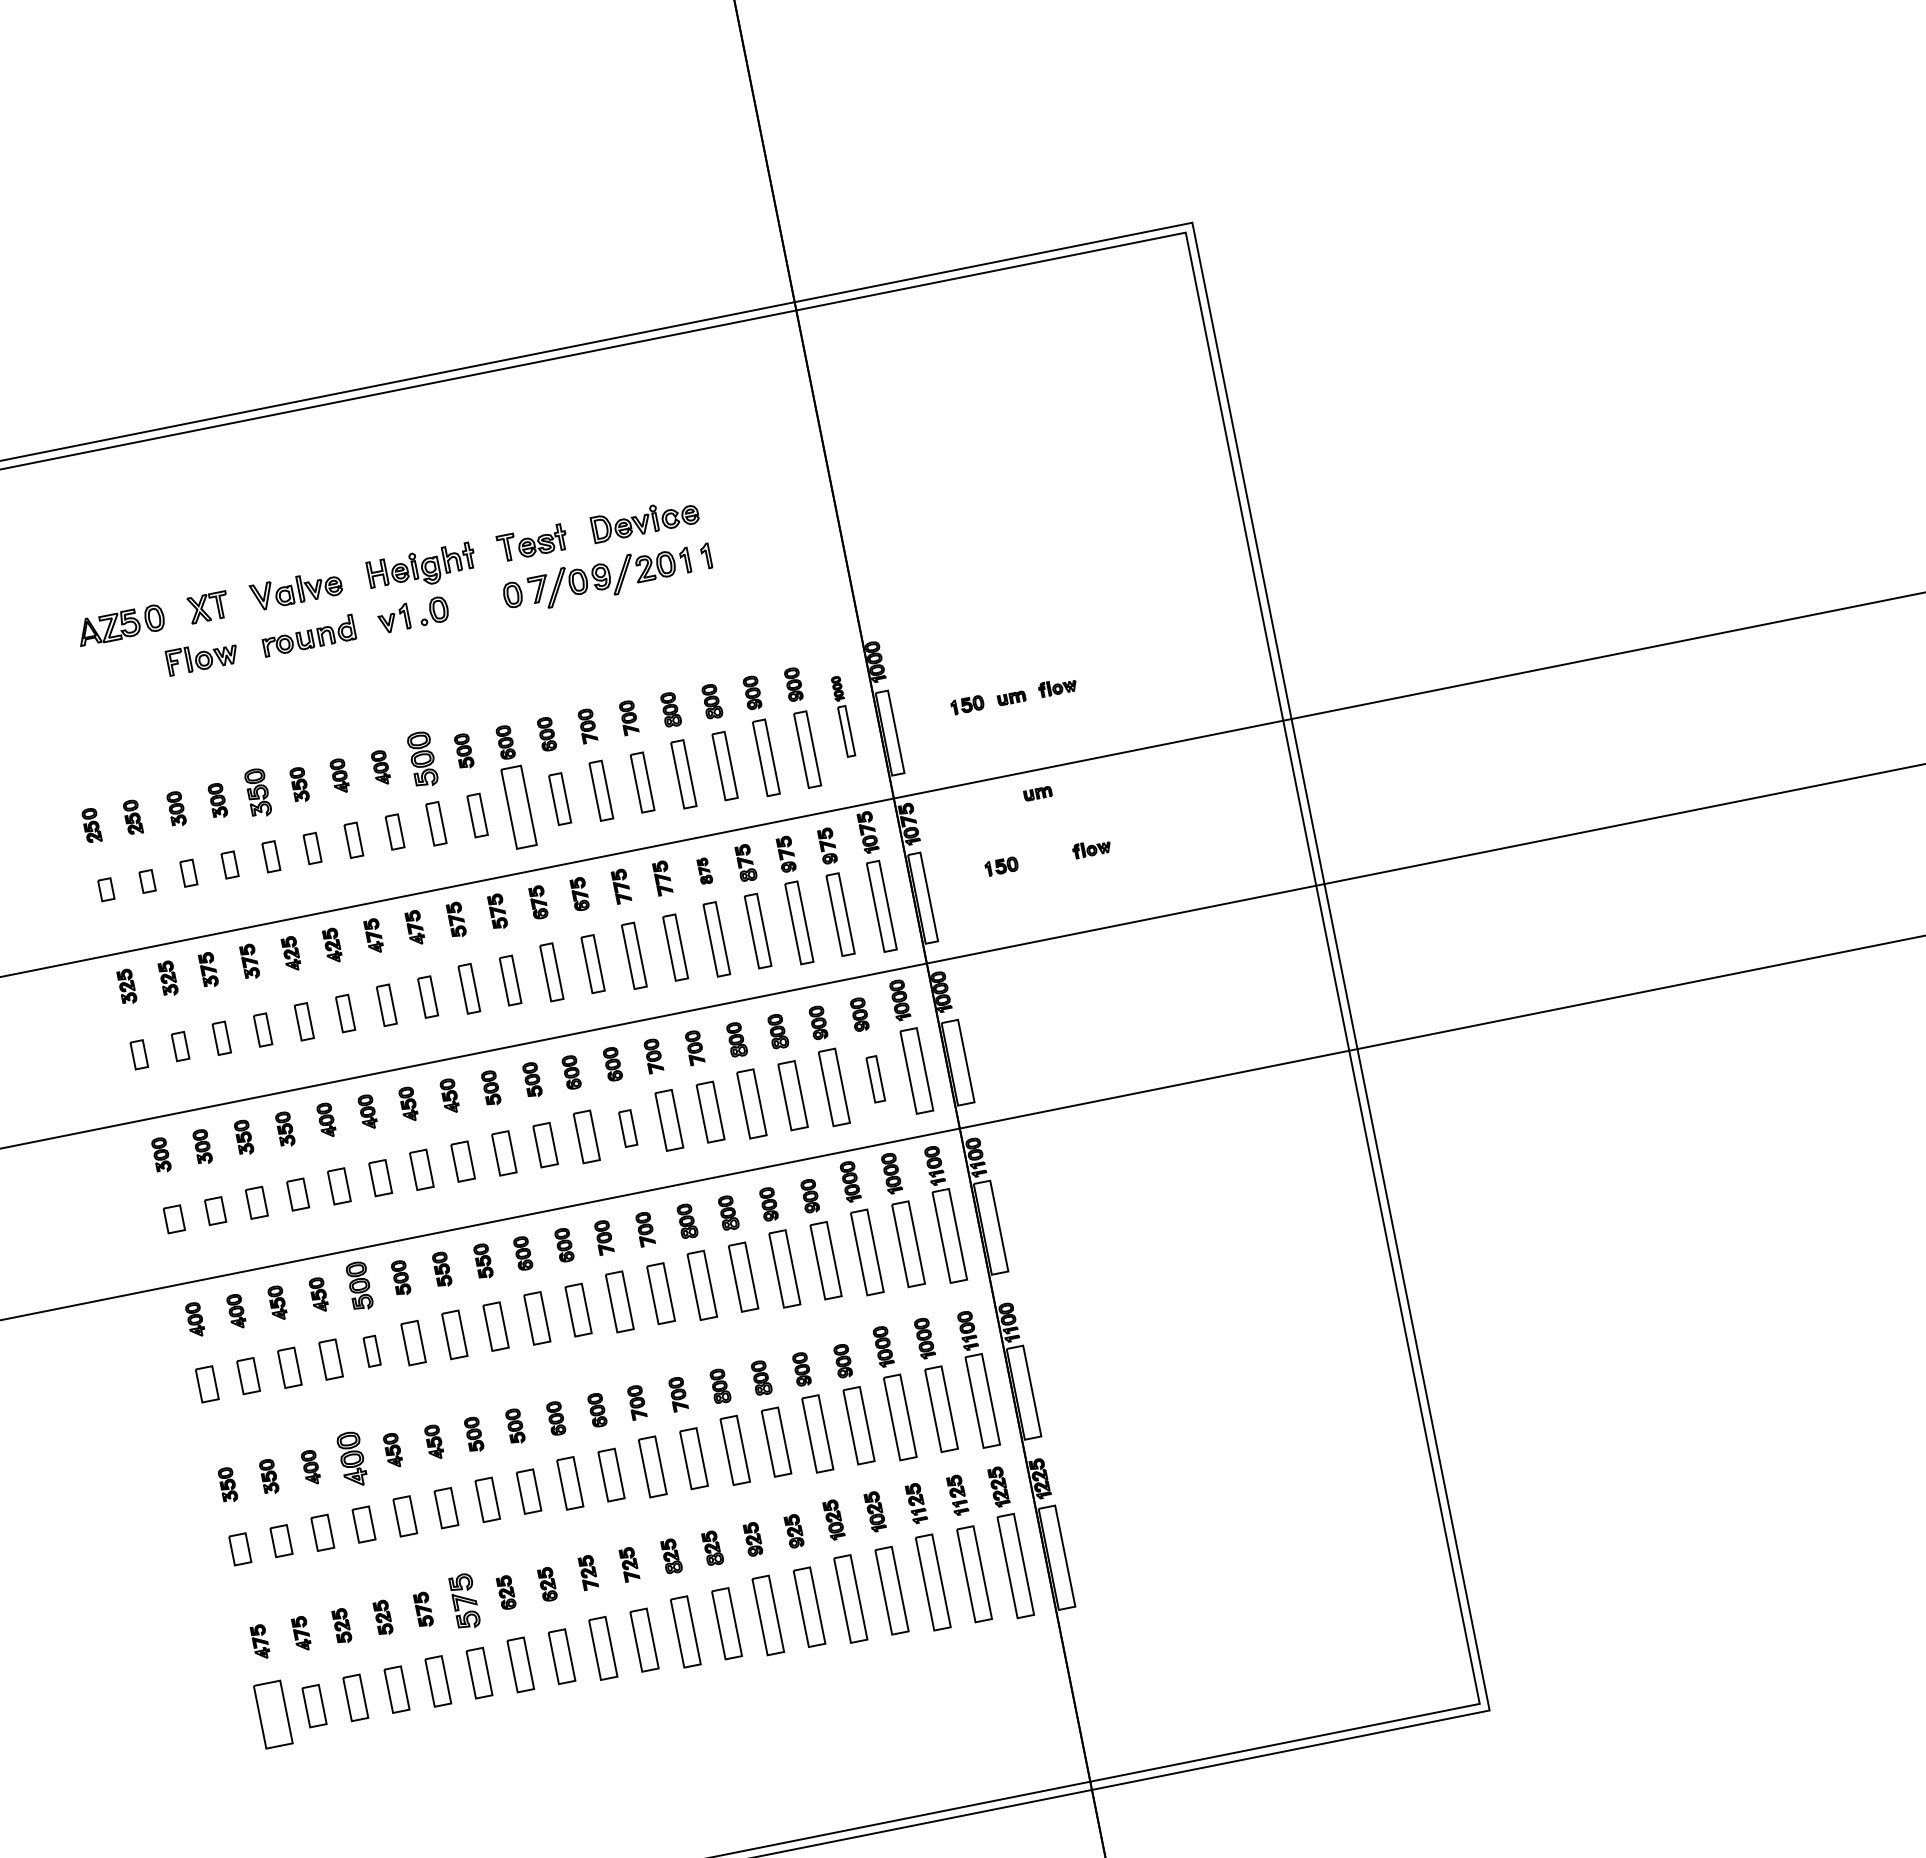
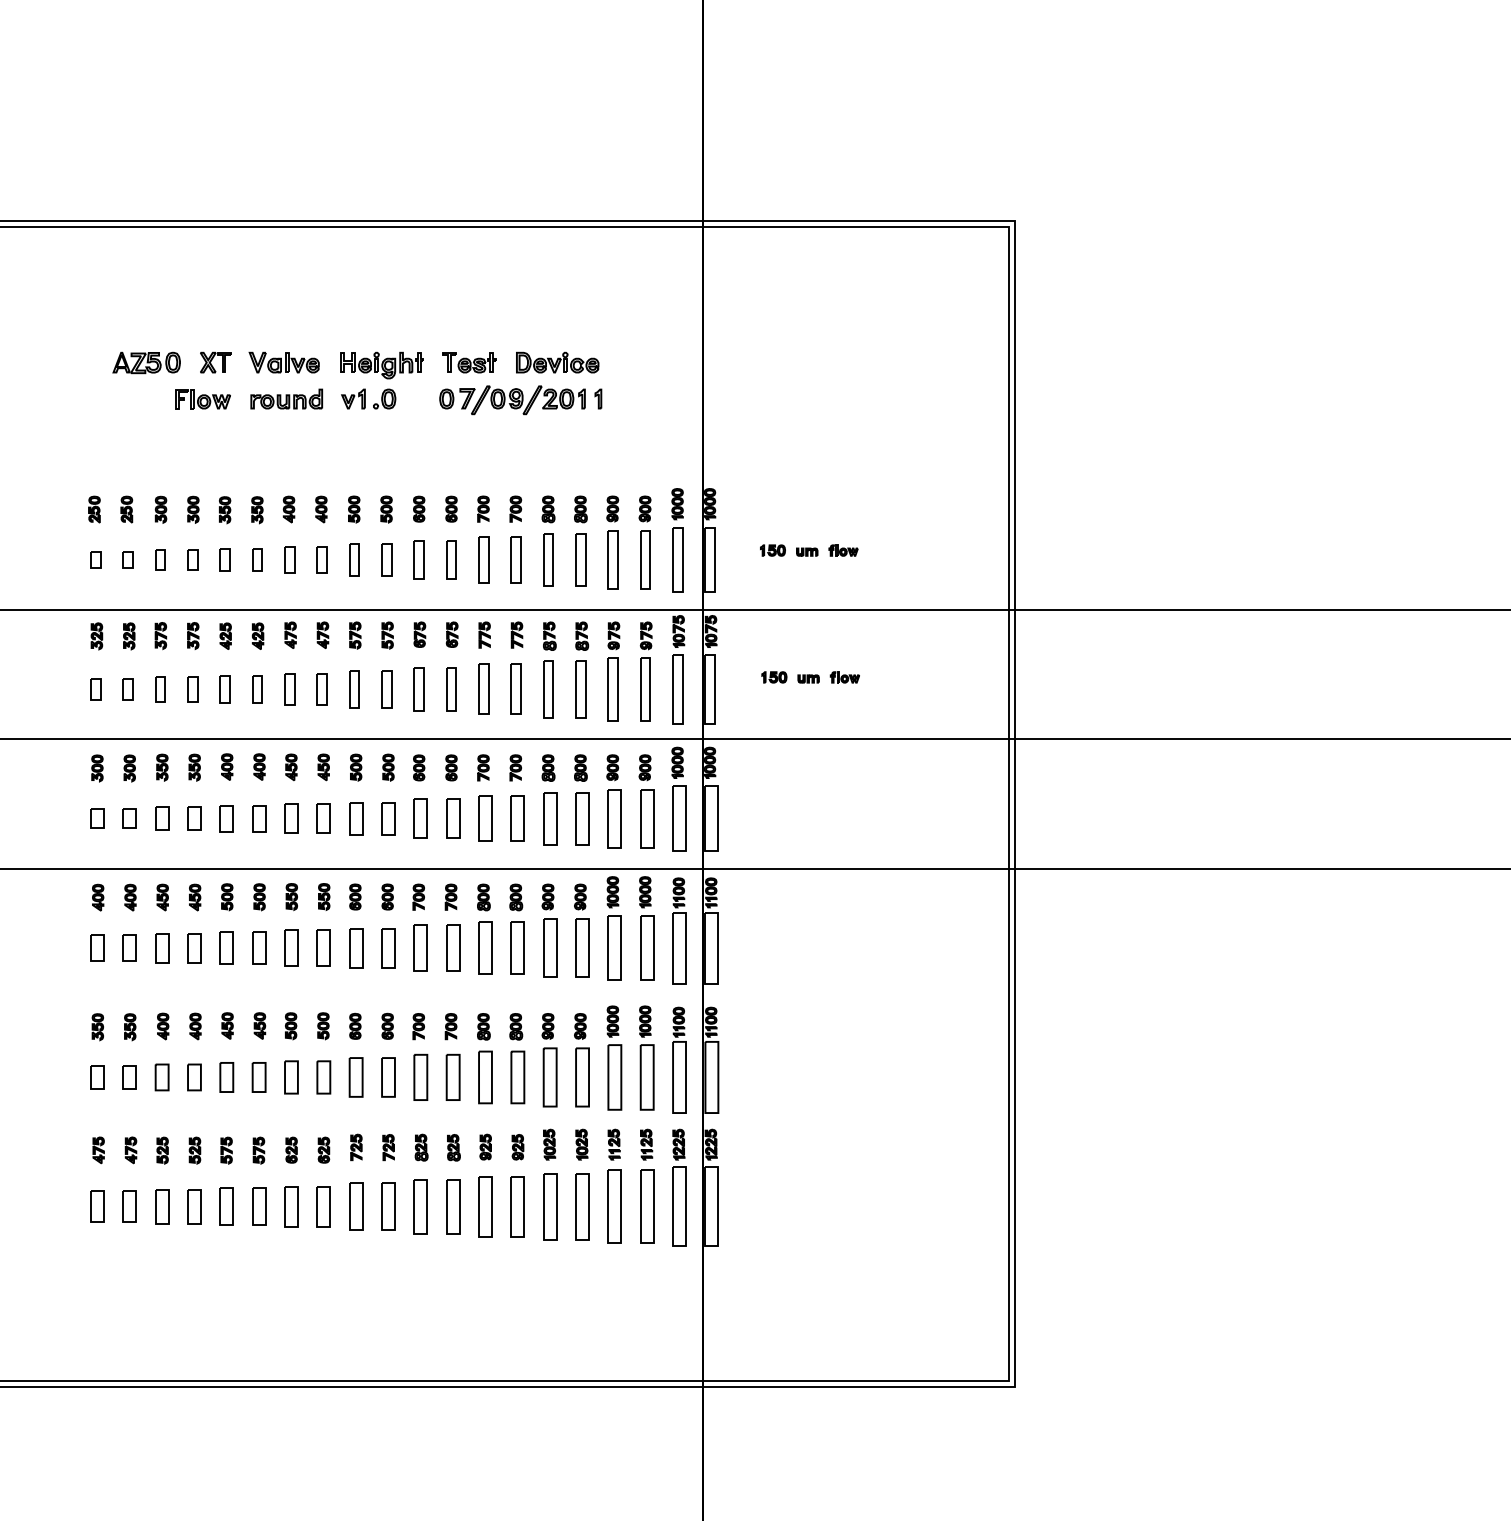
part: (843, 716) -> (677, 540), size x1.67
part: (423, 759) -> (354, 509), size x0.62
part: (259, 793) -> (225, 510), size x0.71
part: (1037, 793) -> (808, 678), moved
part: (517, 806) -> (418, 559), size x0.62
part: (704, 870) -> (549, 635), size x1.43
part: (875, 1078) -> (647, 818), size x1.67
part: (628, 1128) -> (453, 818), size x1.43
part: (360, 1286) -> (227, 897), size x0.71
part: (371, 1350) -> (226, 947), size x1.43
part: (352, 1459) -> (195, 1026), size x0.62
part: (464, 1601) -> (258, 1150), size x0.62
part: (273, 1713) -> (97, 1206), size x0.62

